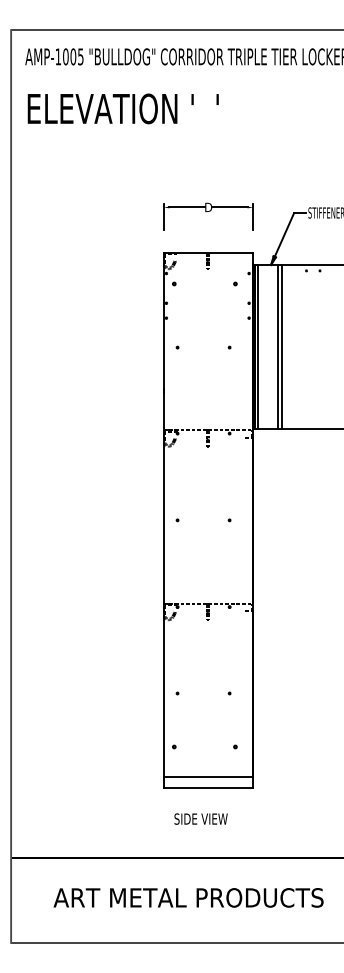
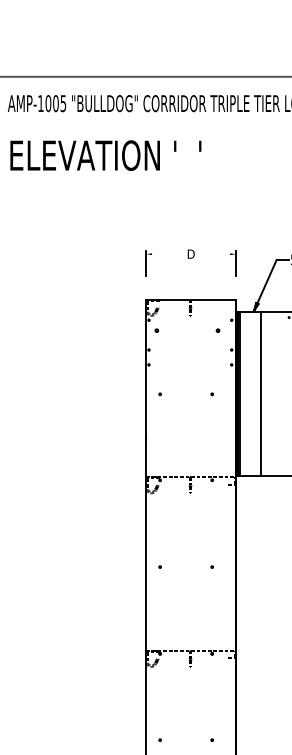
line: (186, 207) -> (169, 254), removed
line: (229, 207) -> (212, 254), removed
line: (281, 346) -> (264, 393), removed

